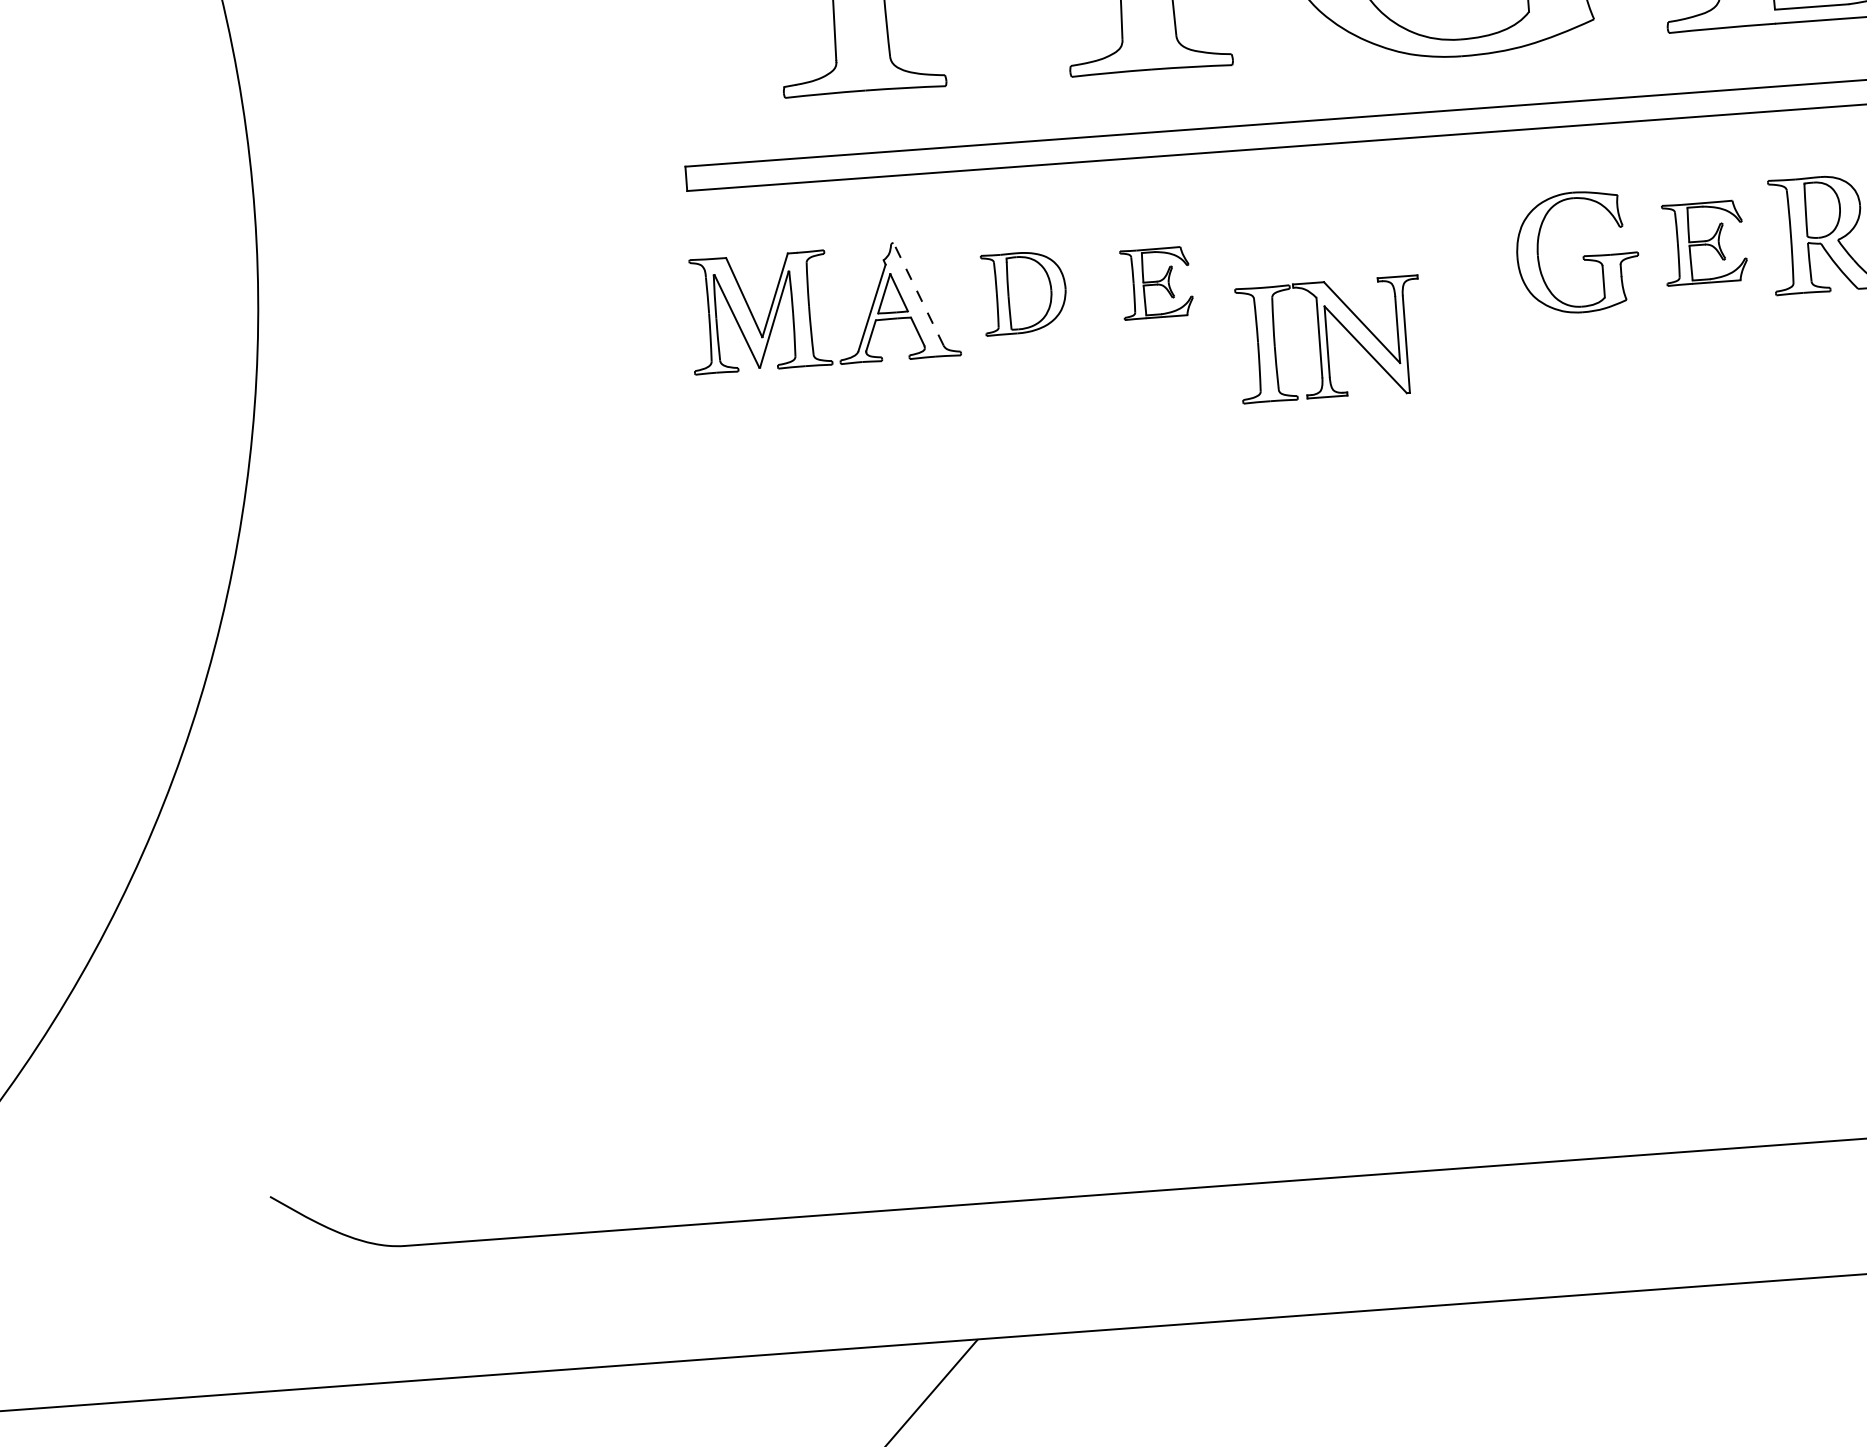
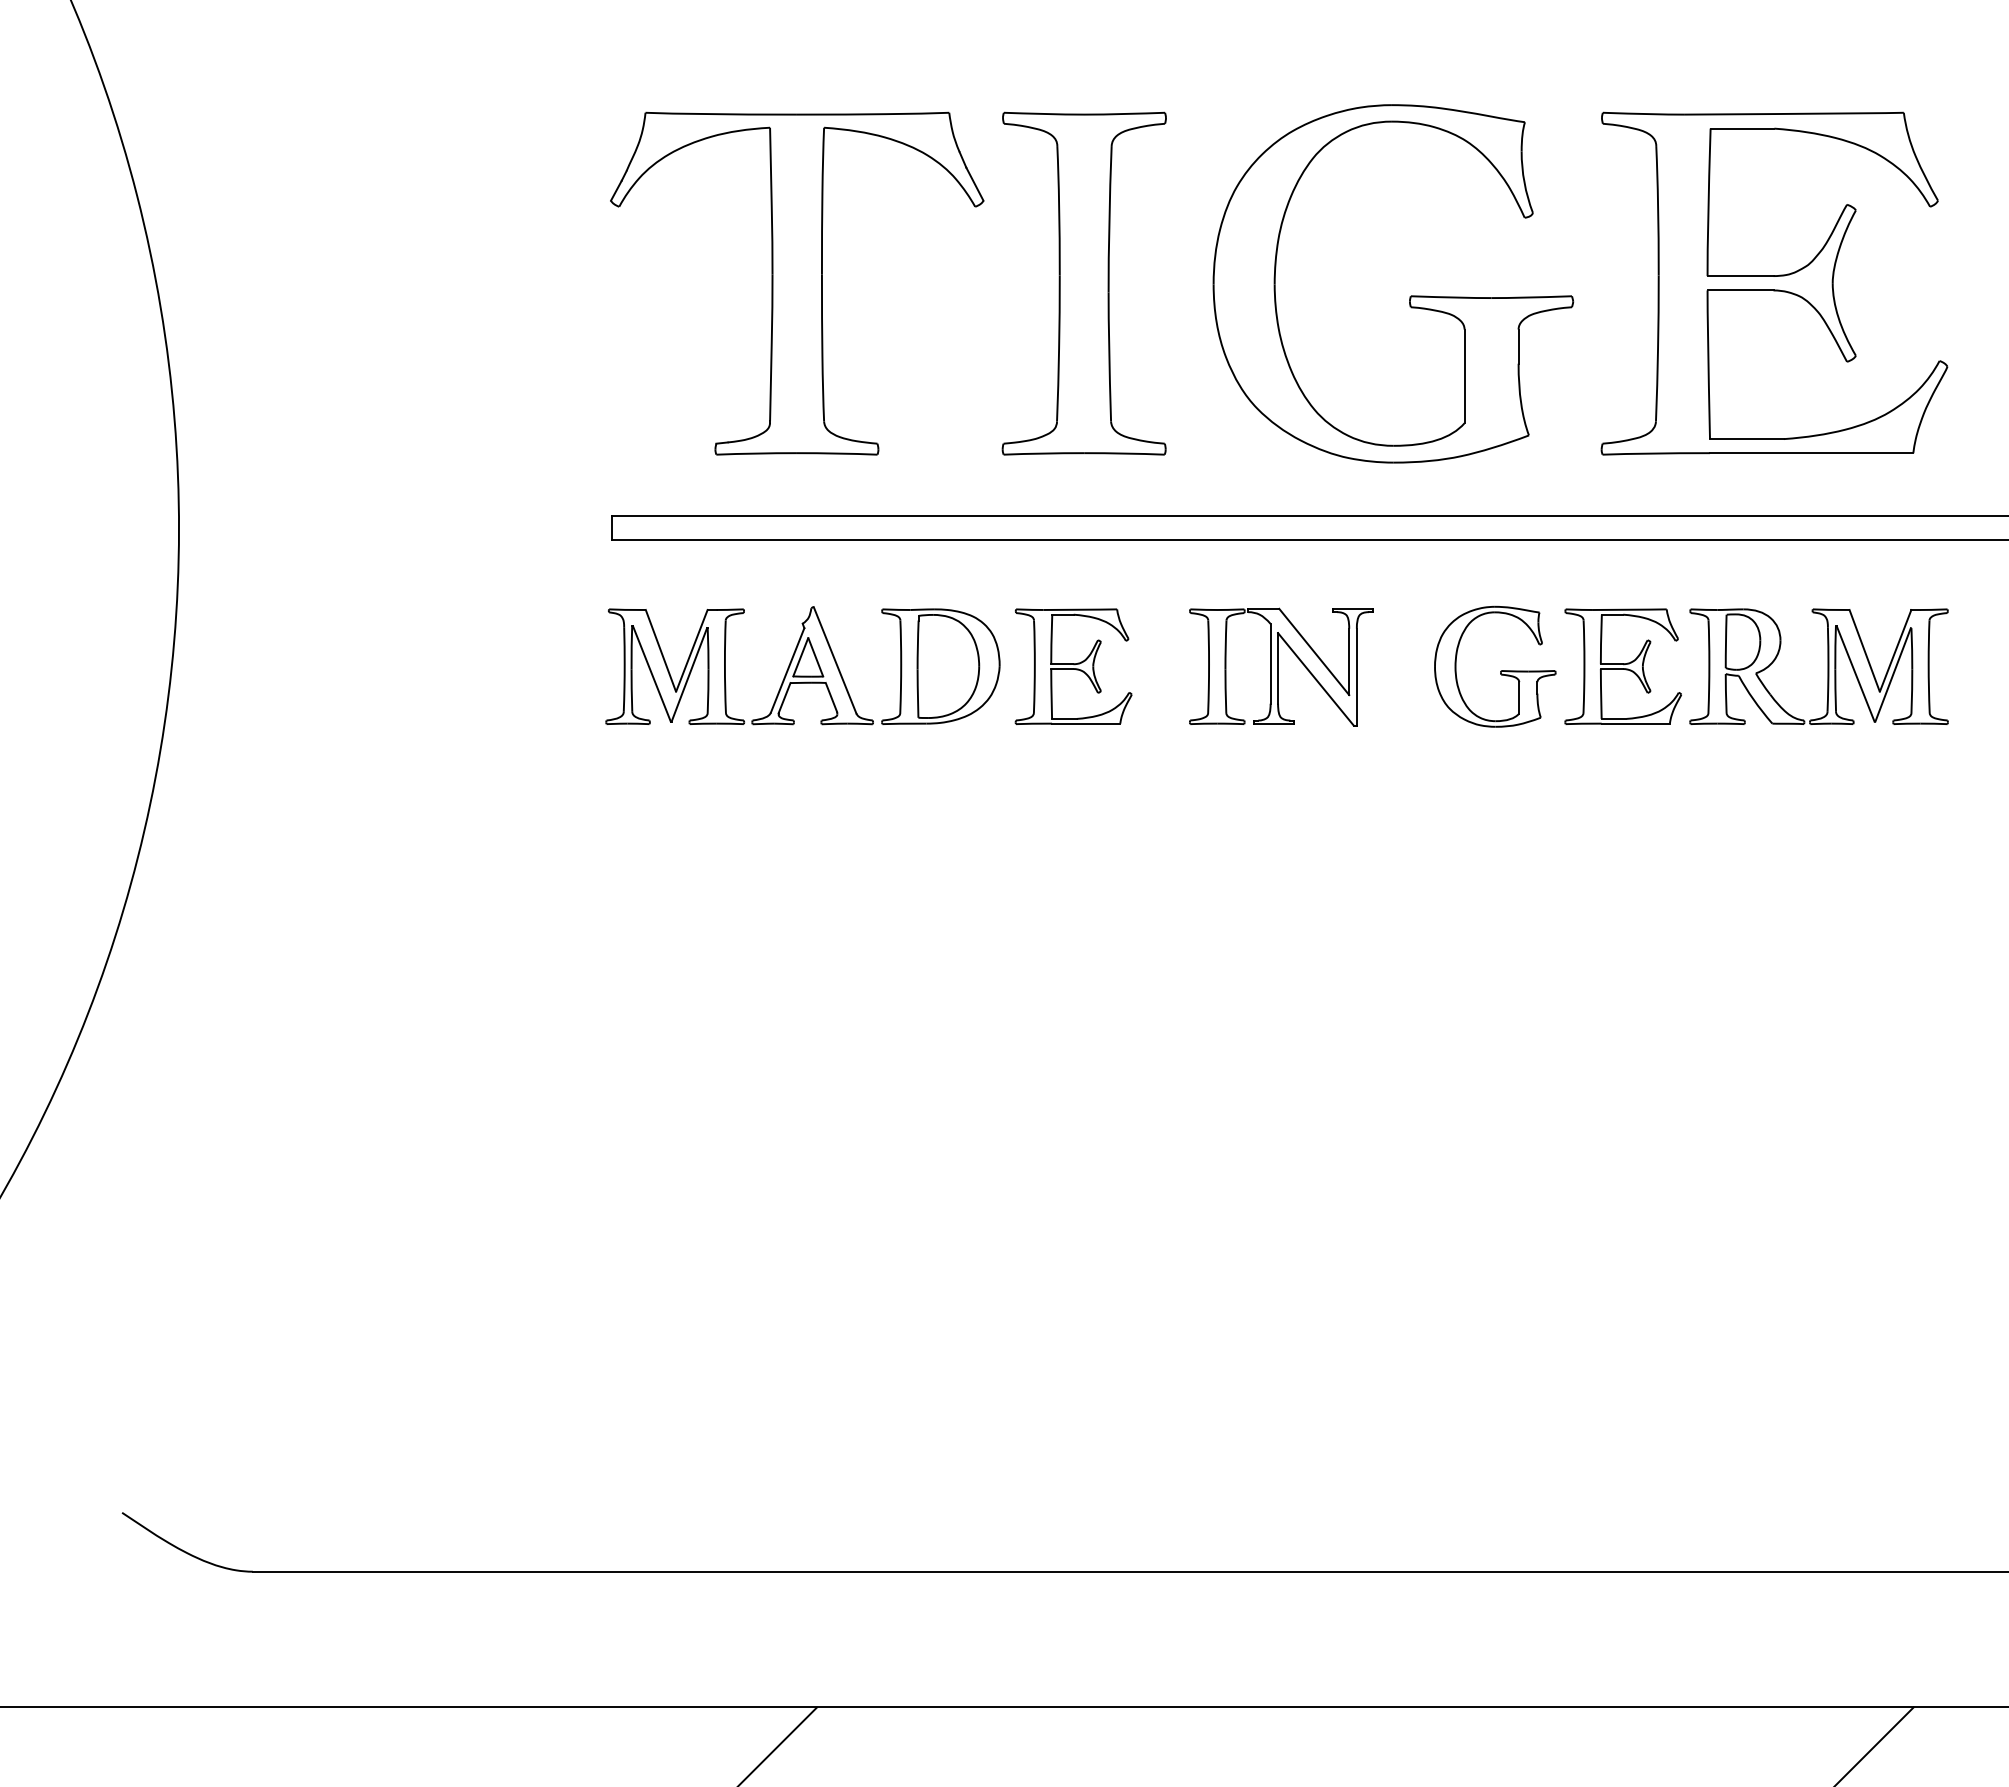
part: (1704, 242) -> (1622, 666), size x1.43
part: (1156, 283) -> (1073, 666), size x1.67
part: (1024, 292) -> (940, 666), size x1.43
line: (917, 293) -> (834, 659), dashed -> solid
part: (1330, 339) -> (1281, 666), moved

